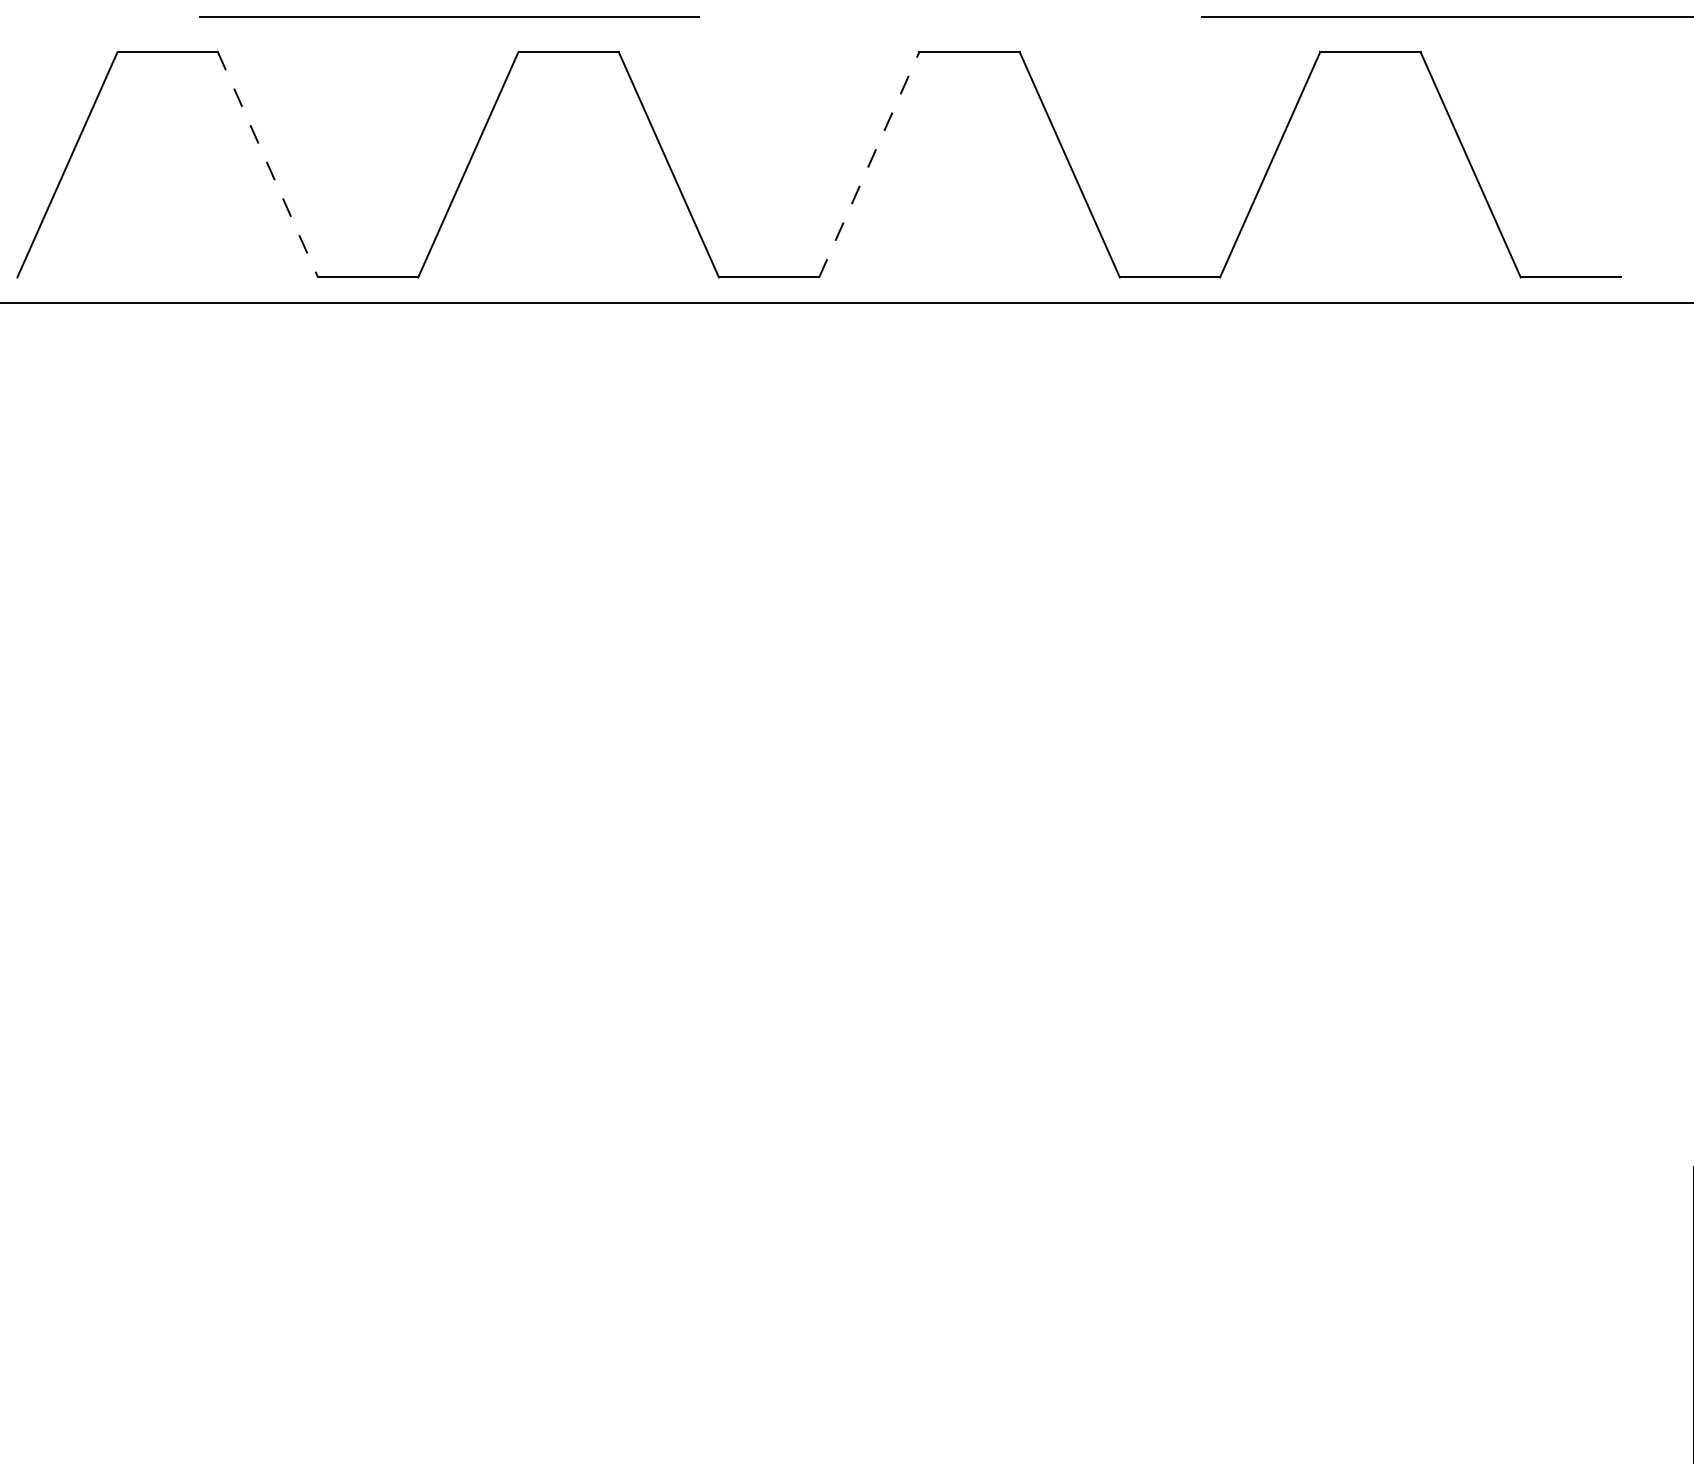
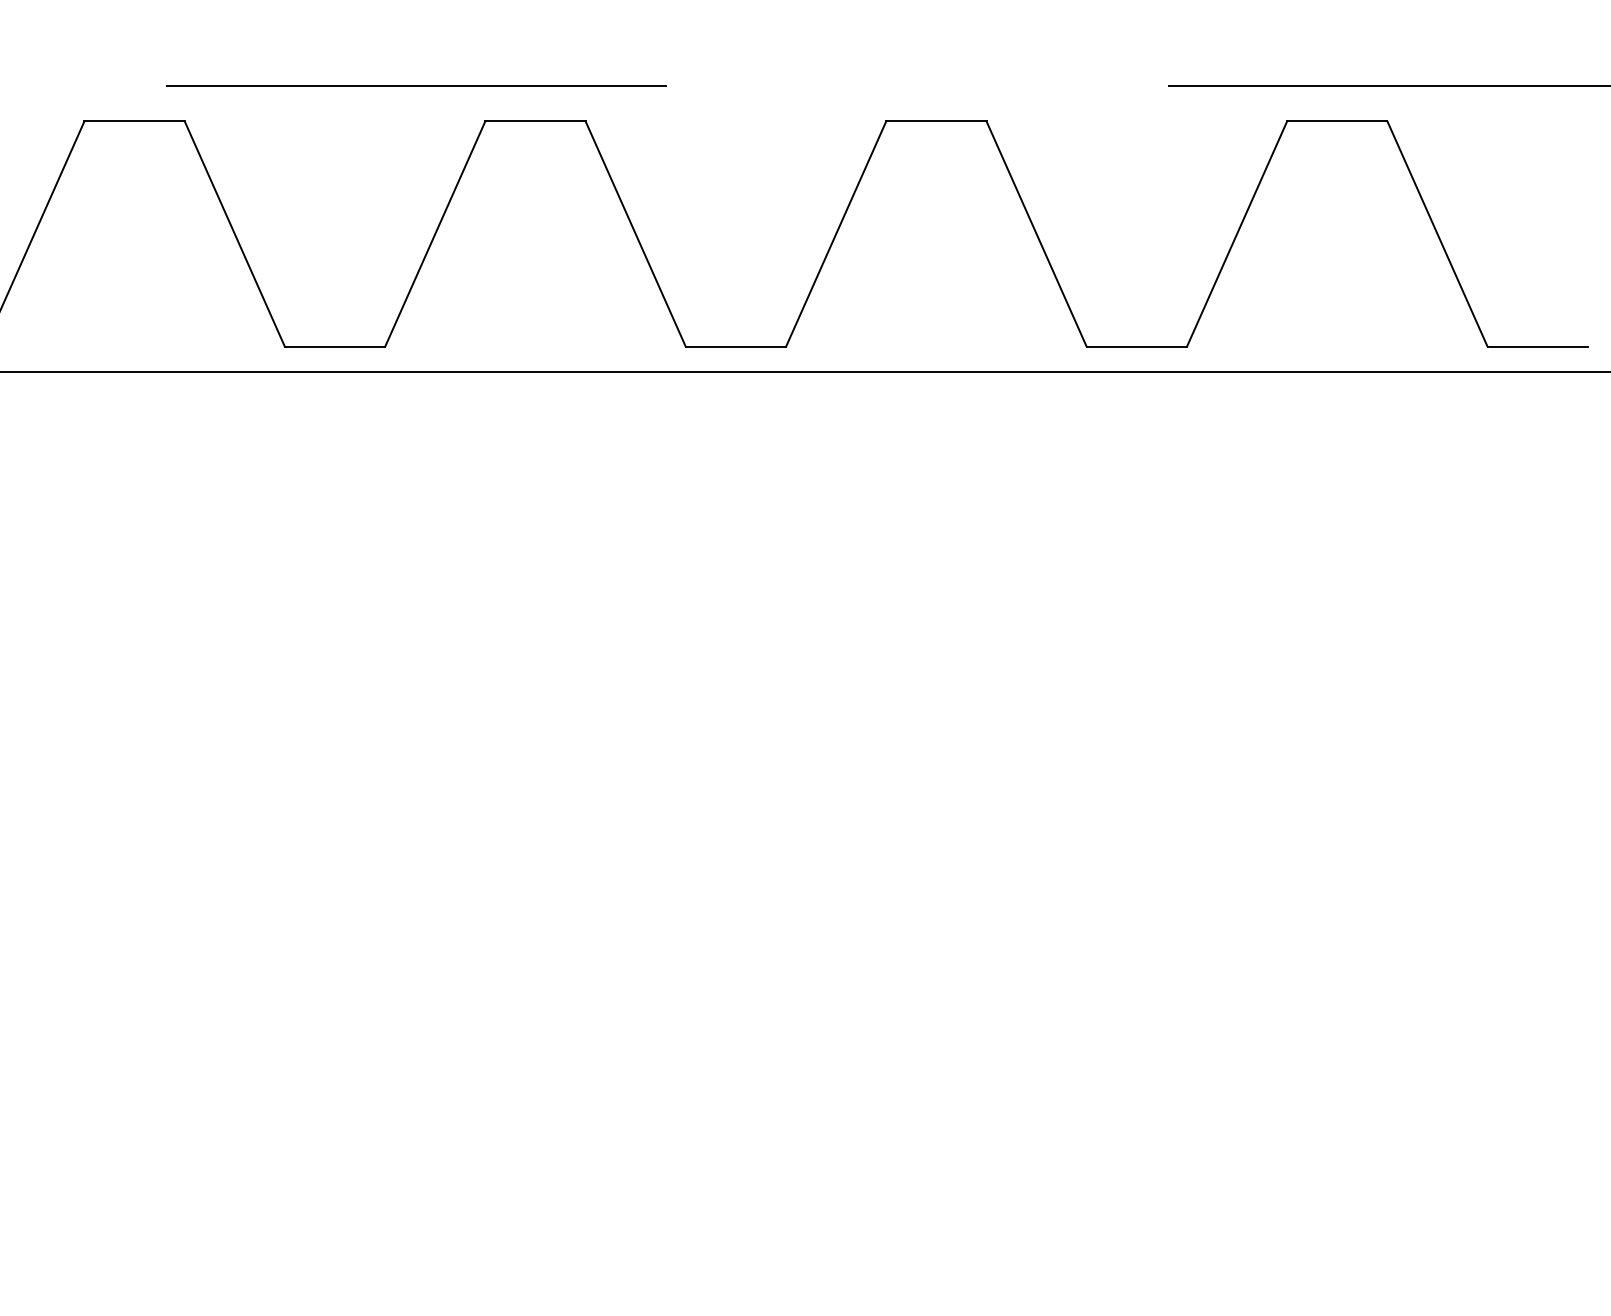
line: (869, 164) -> (836, 233), dashed -> solid
line: (268, 165) -> (235, 234), dashed -> solid

